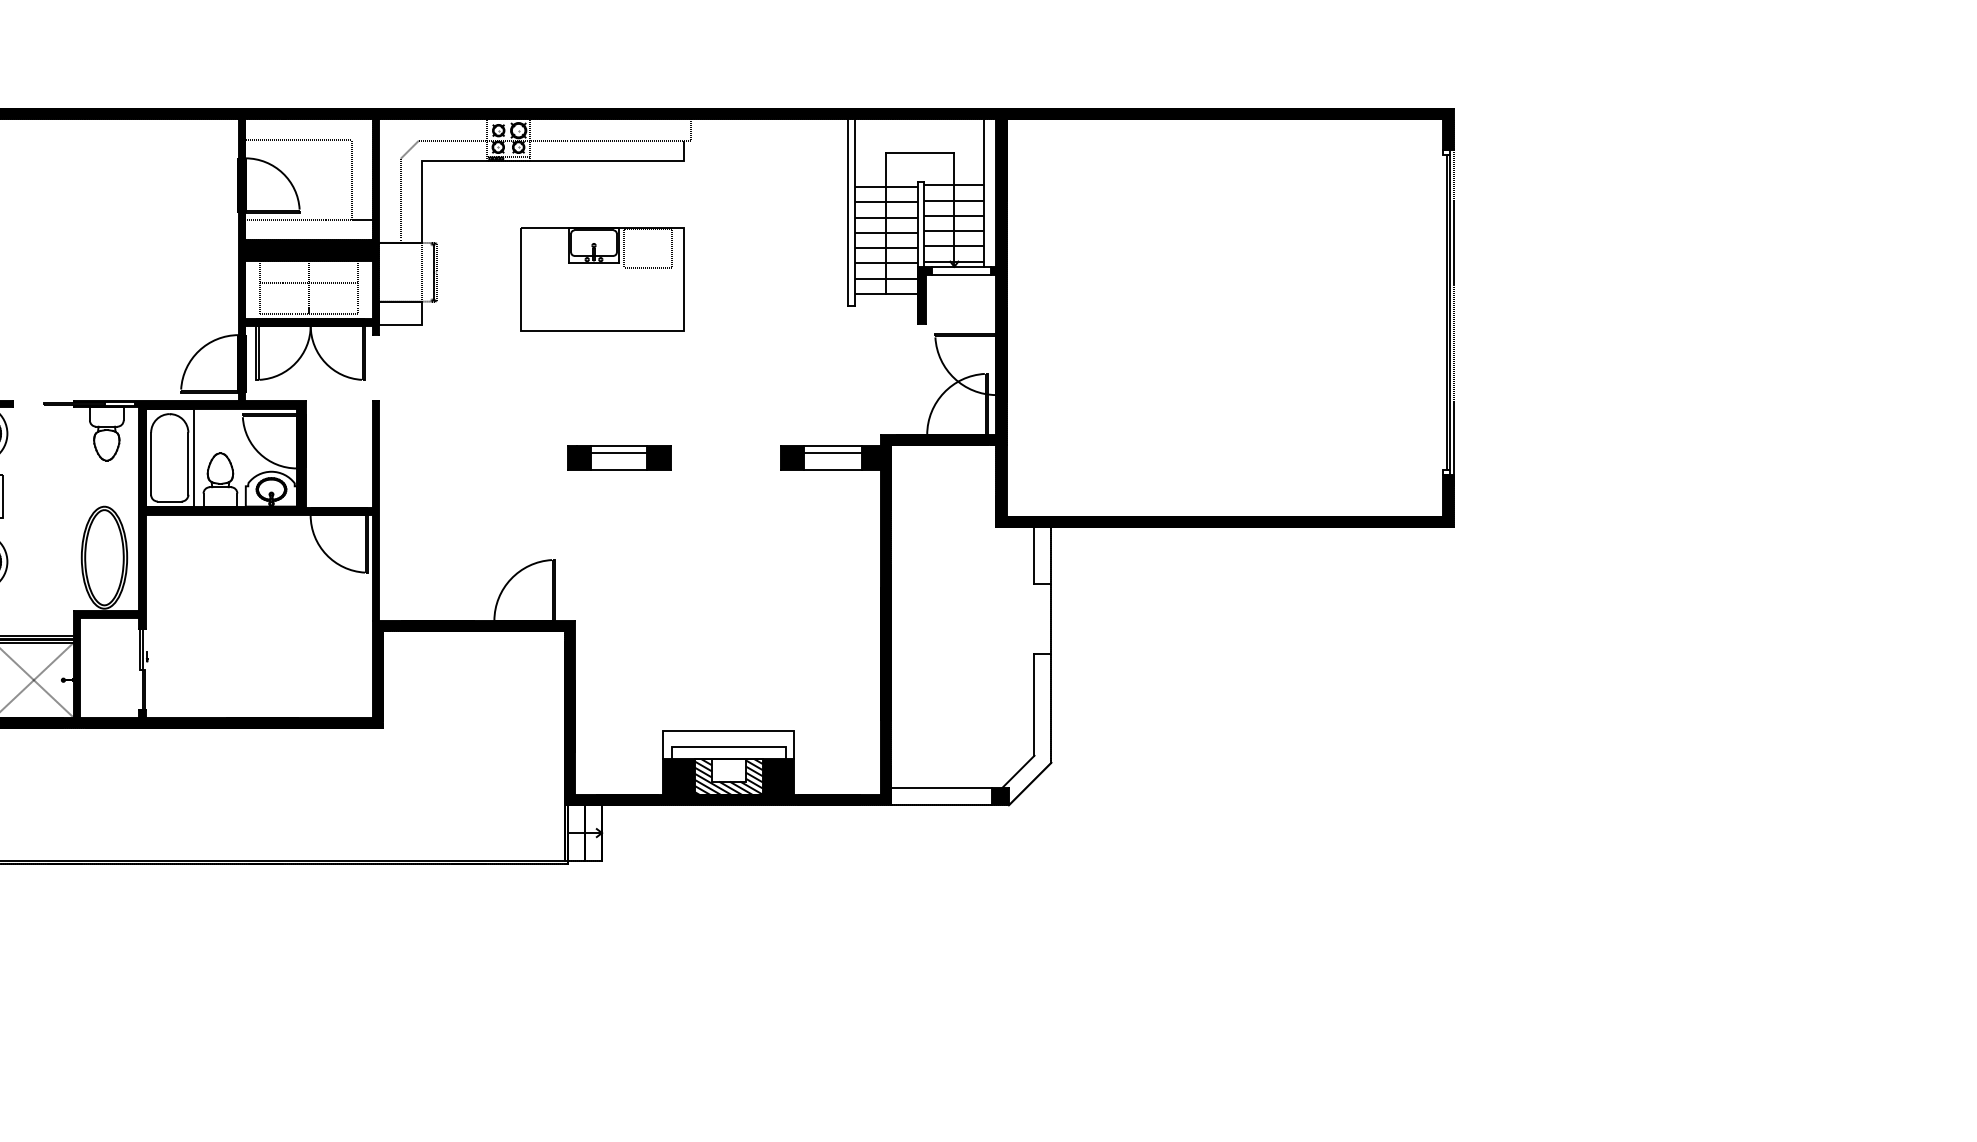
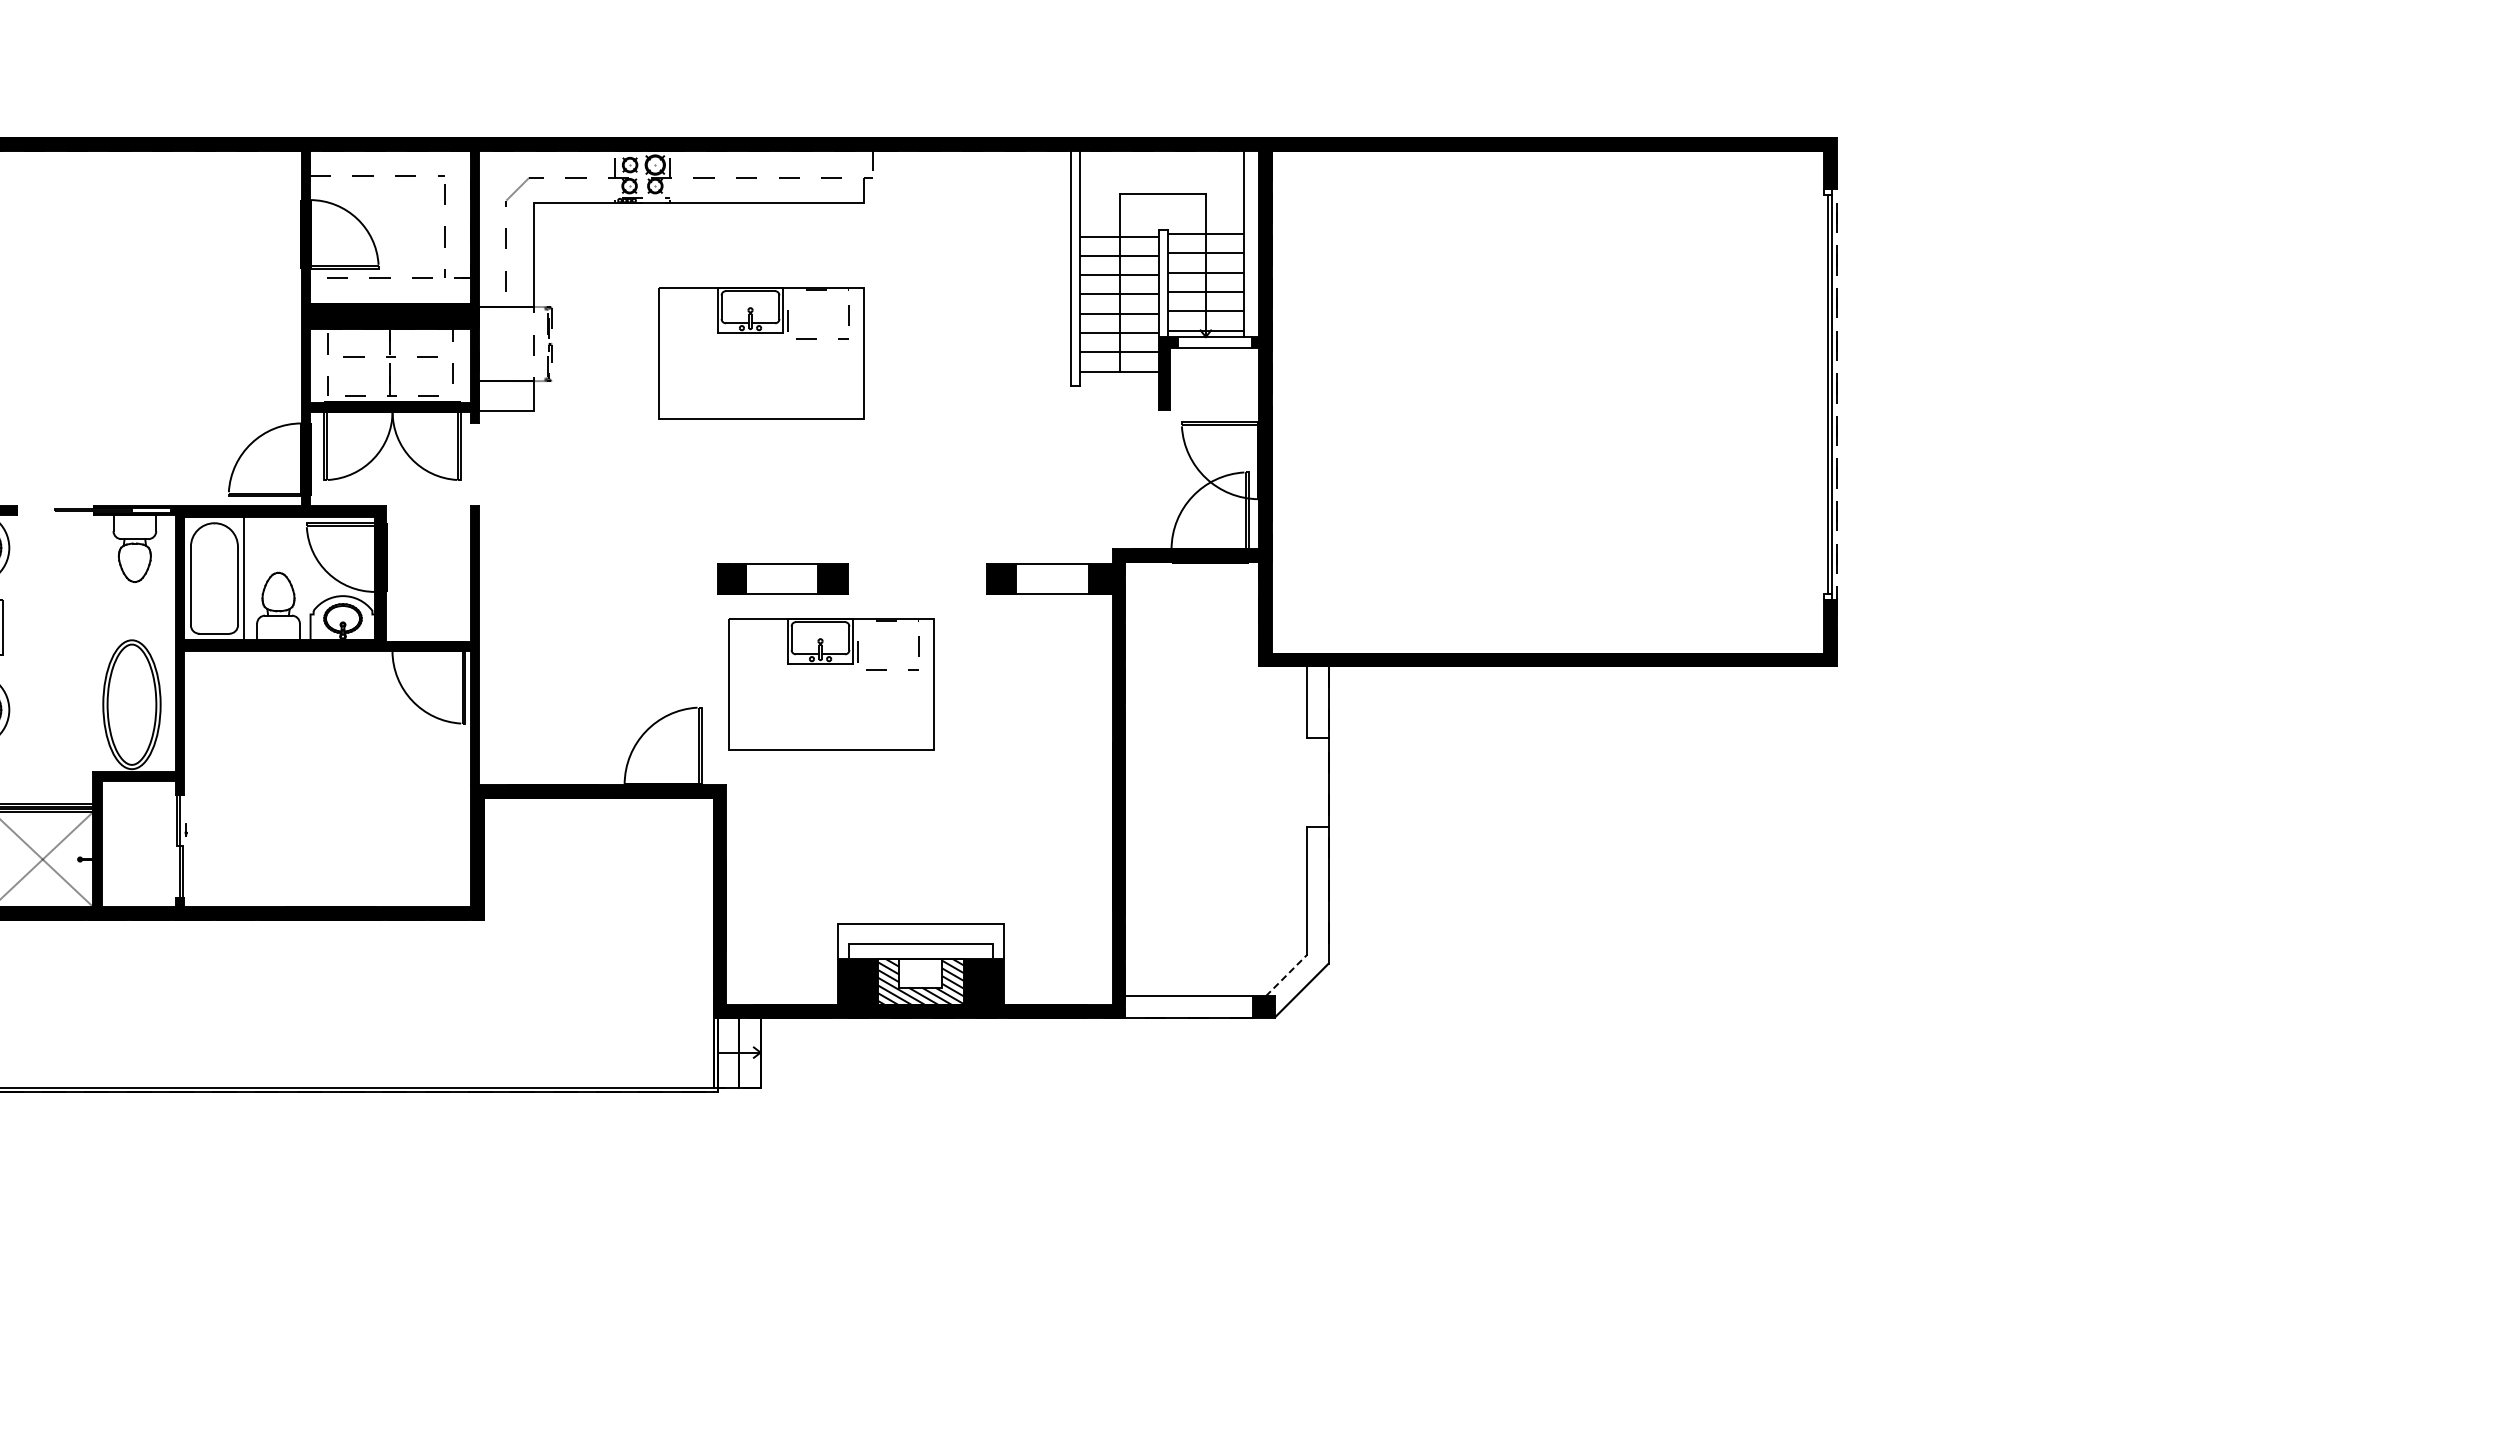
line: (618, 453) -> (781, 572), removed
line: (832, 453) -> (1051, 572), removed
part: (658, 541) -> (831, 684), added
line: (1018, 772) -> (1286, 975), solid -> dashed

